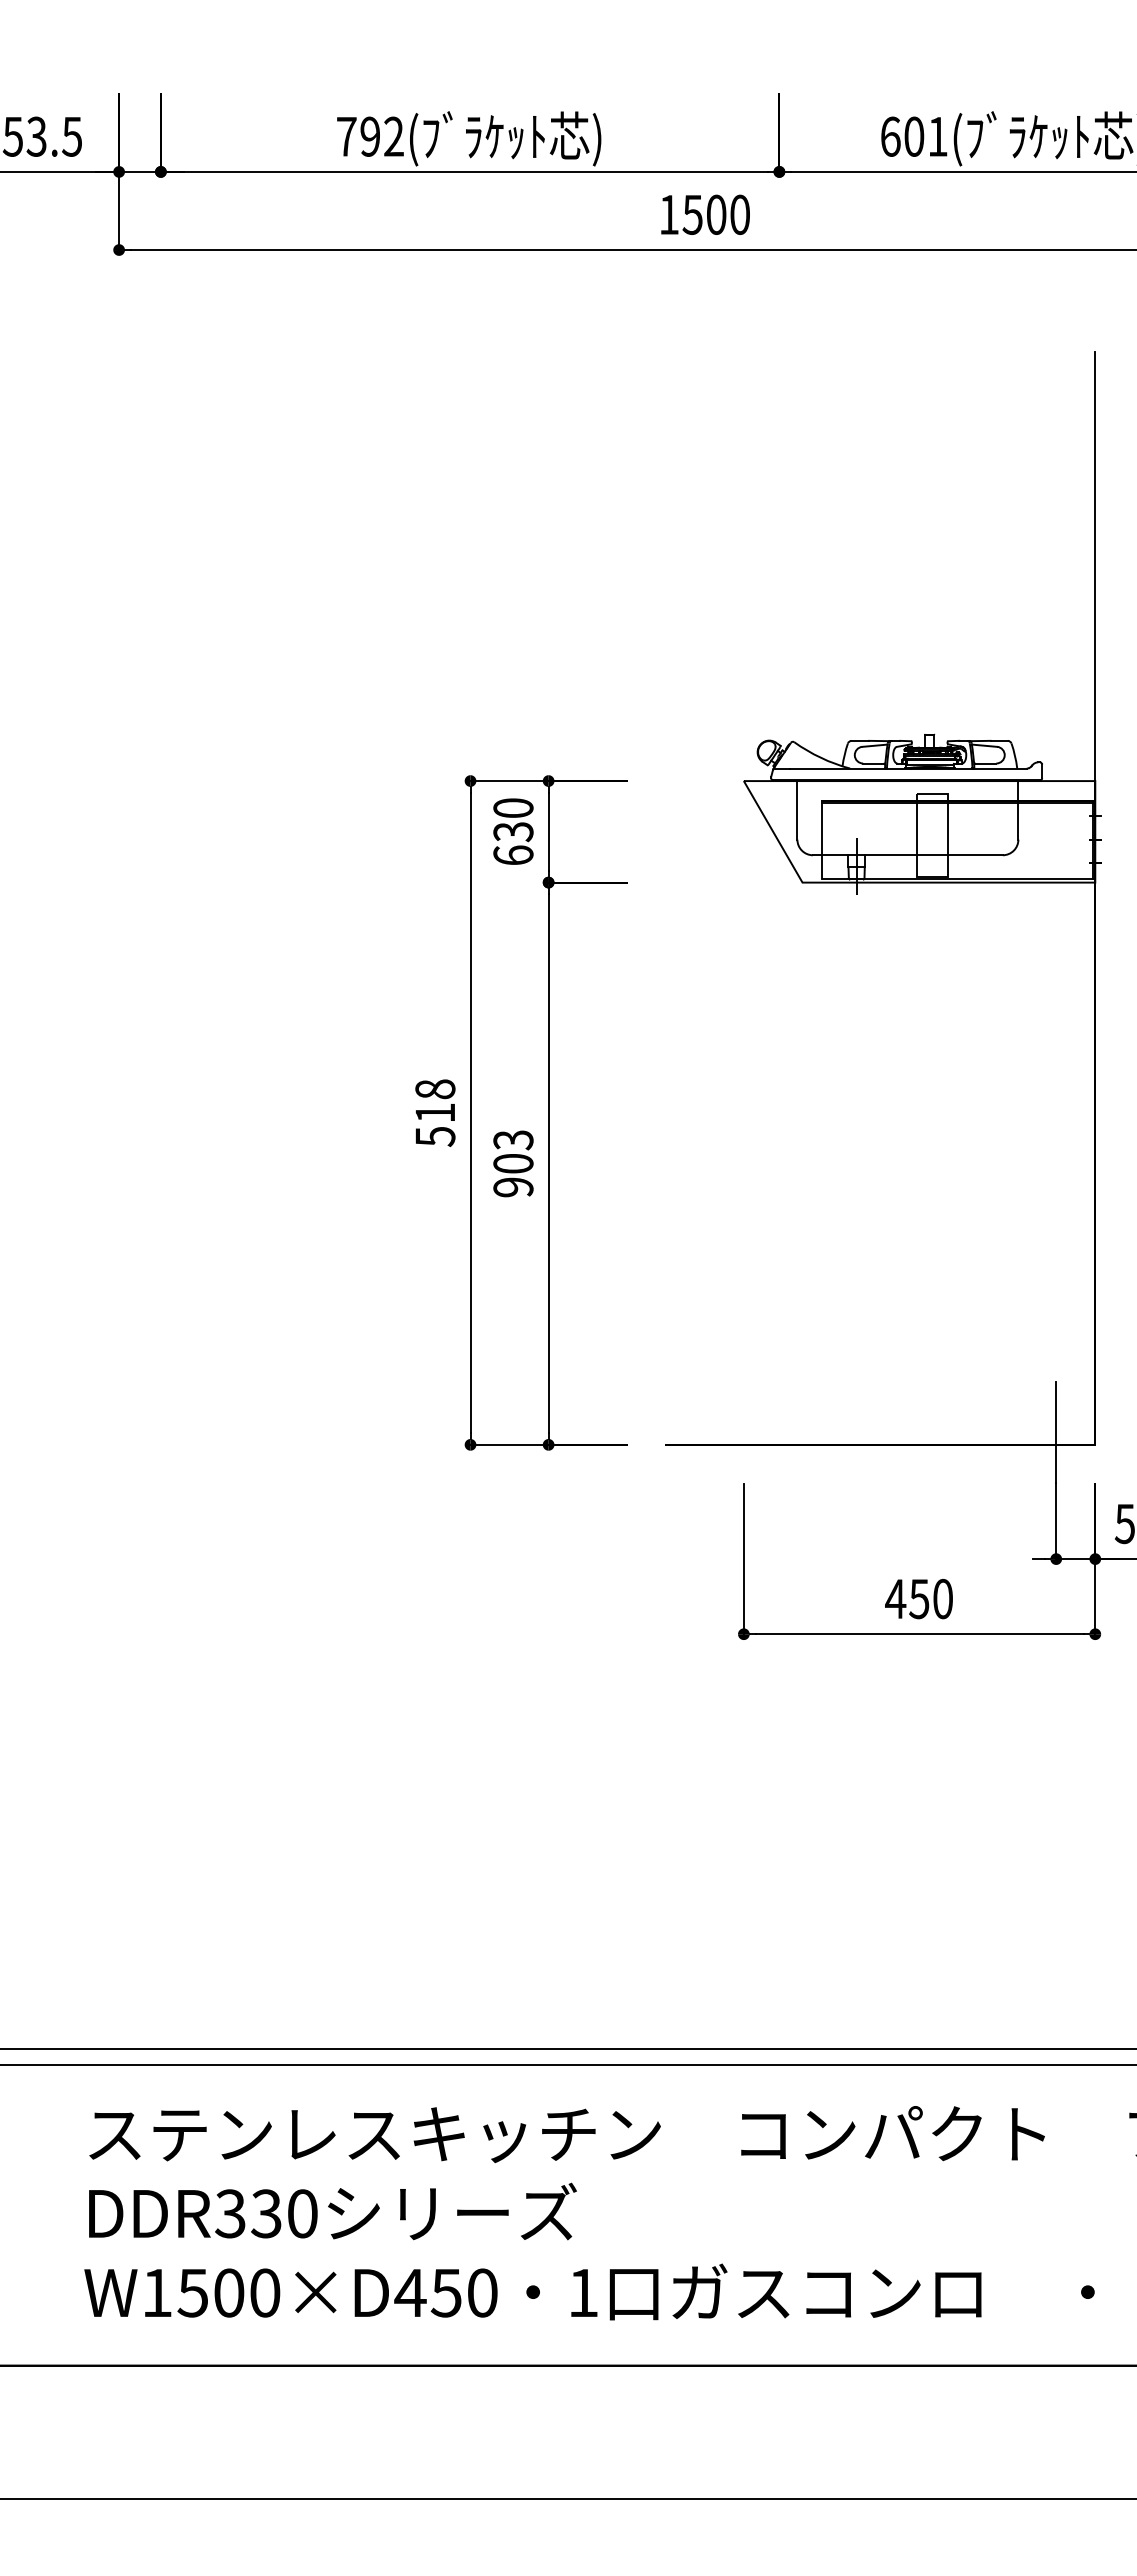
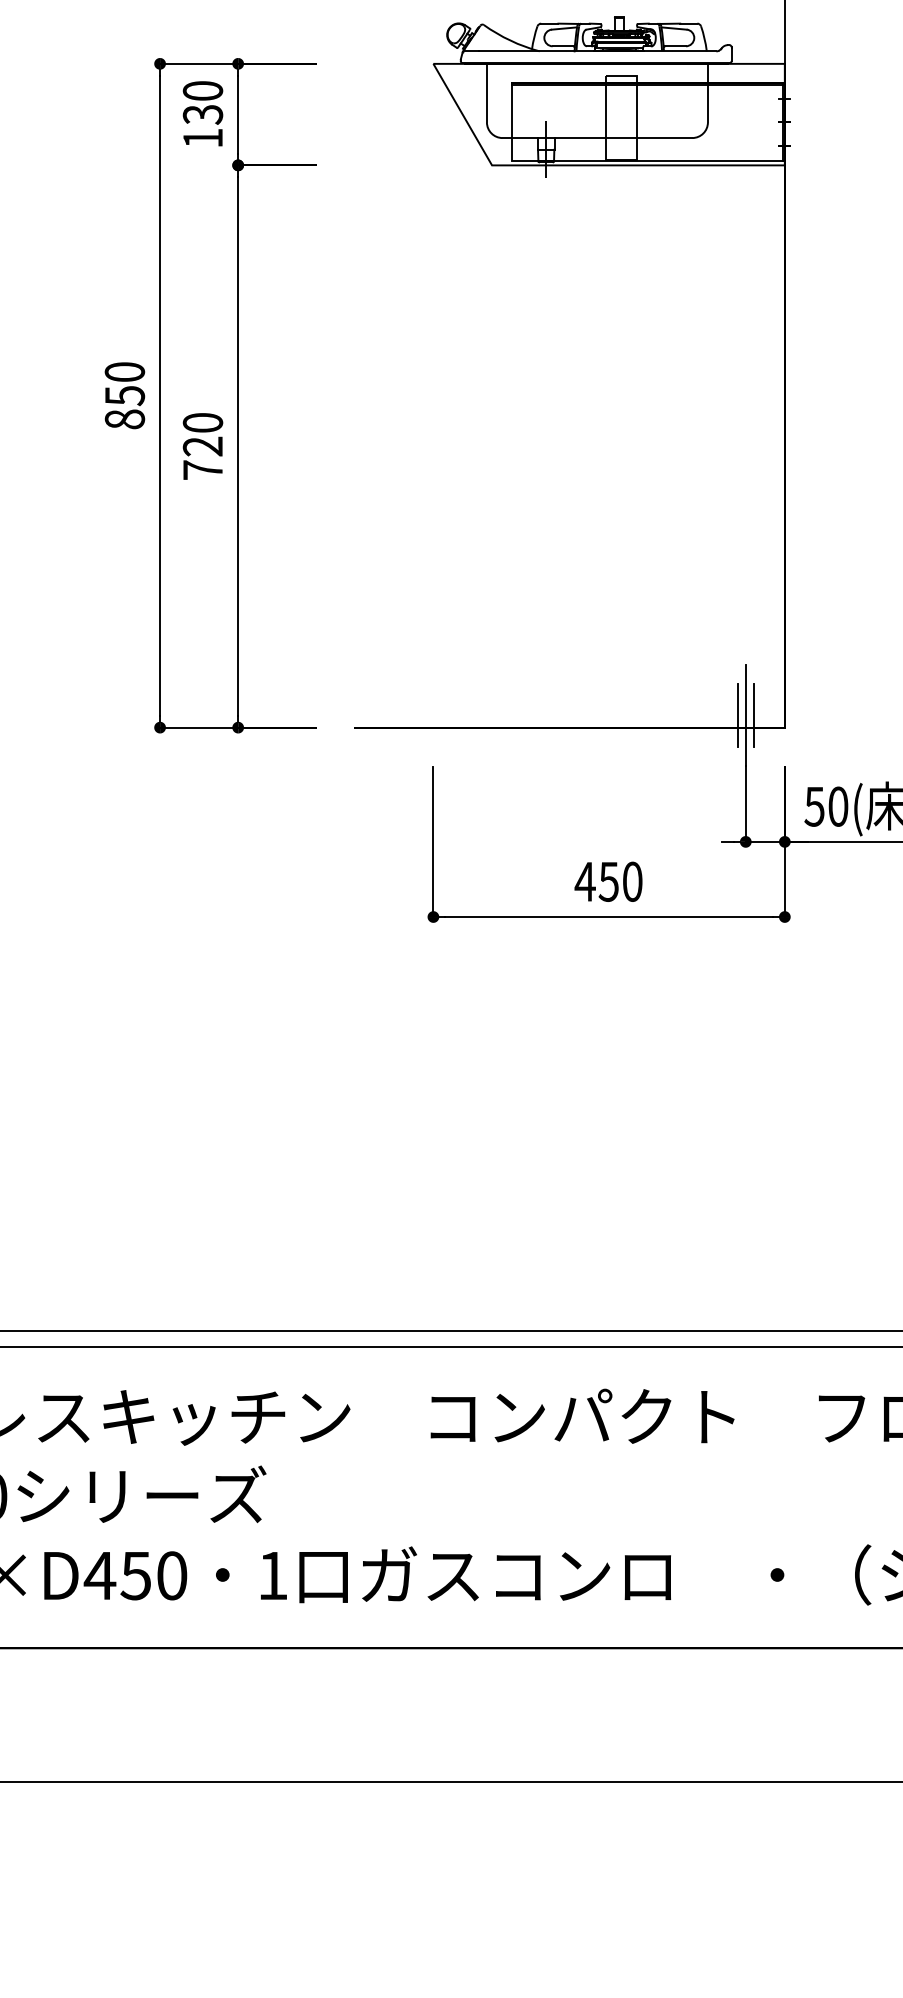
text: (513, 854) -> (203, 137), 630 -> 130
text: (435, 1113) -> (125, 396), 518 -> 850
text: (513, 1163) -> (203, 446), 903 -> 720
line: (1048, 1432) -> (738, 715), added
line: (1064, 1432) -> (754, 715), added

